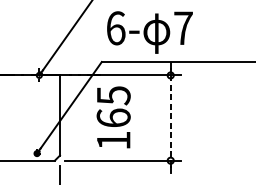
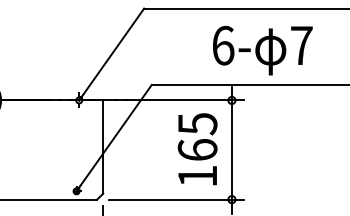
text: (149, 32) -> (262, 50), moved
text: (113, 117) -> (197, 149), moved
line: (170, 118) -> (231, 150), dashed -> solid

